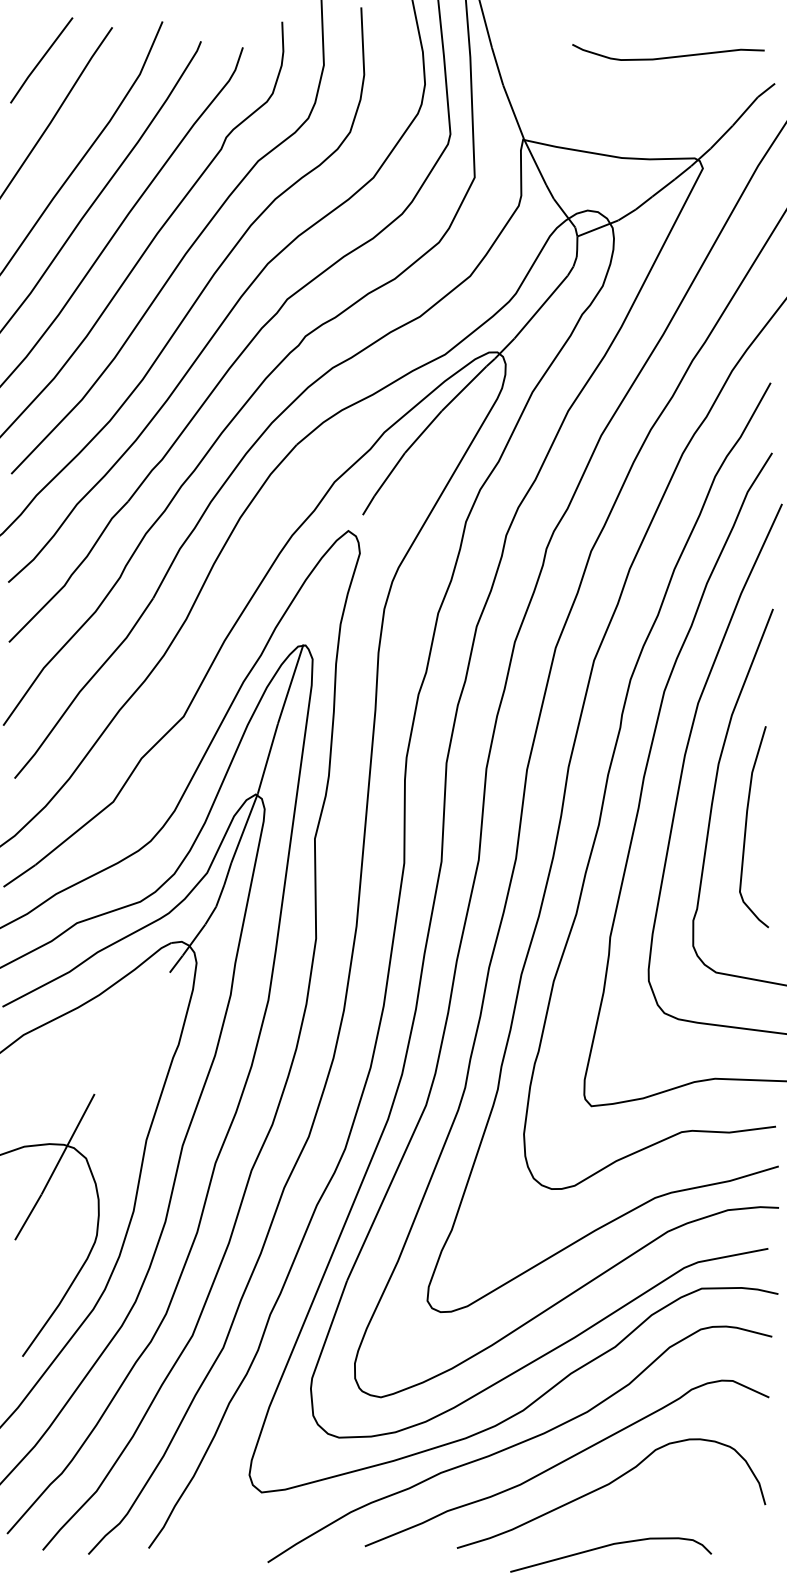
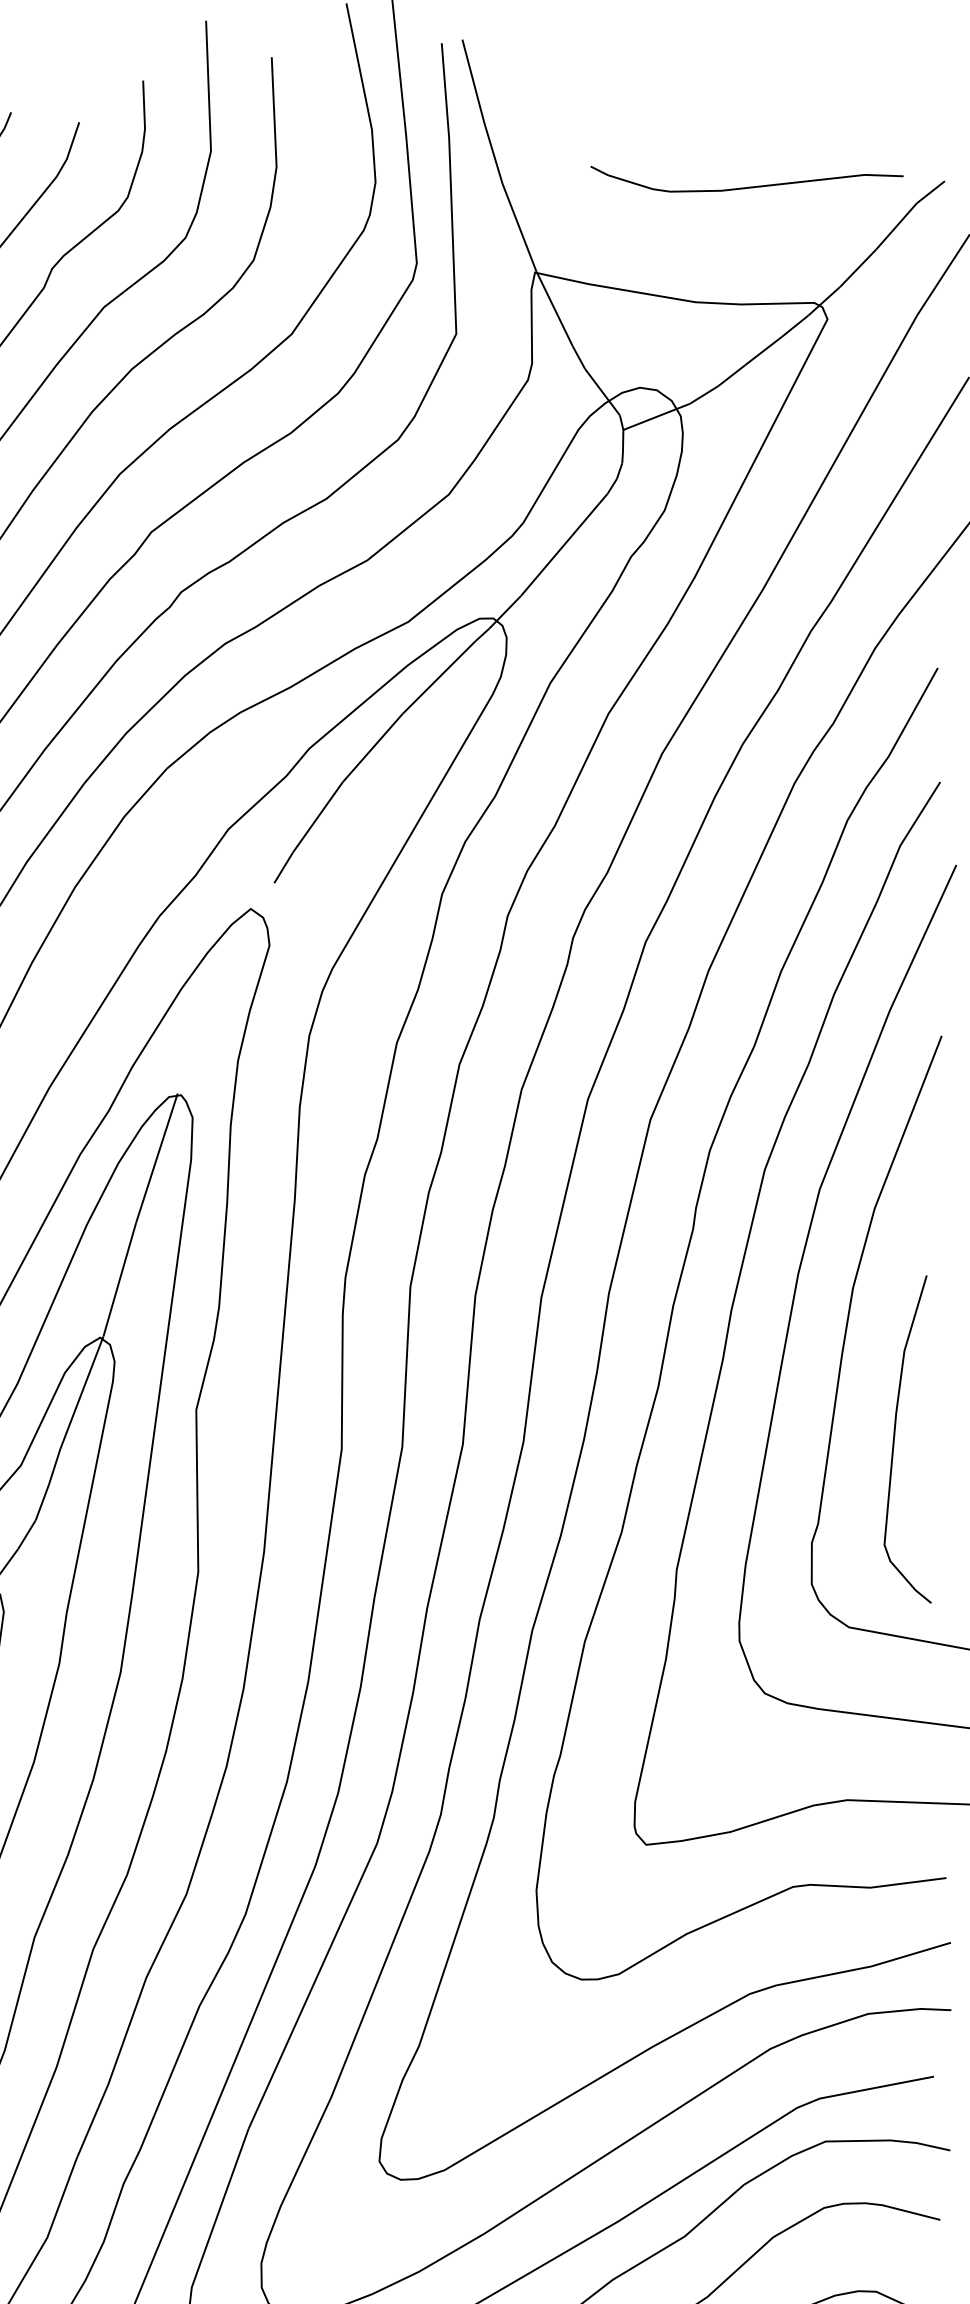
curve: (668, 56) -> (747, 185), moved
curve: (746, 827) -> (895, 1440), moved

